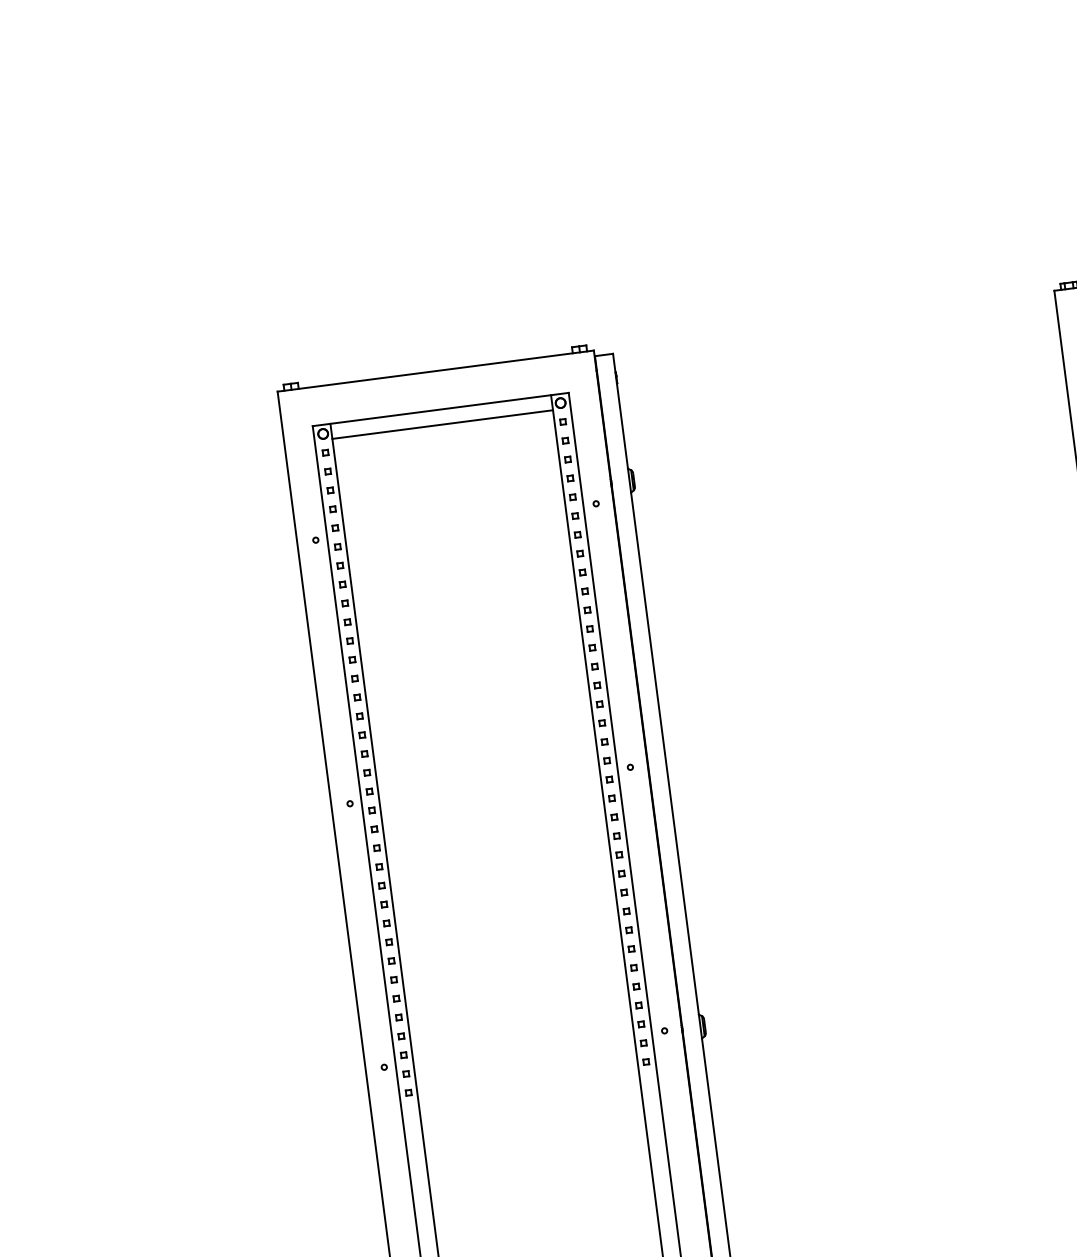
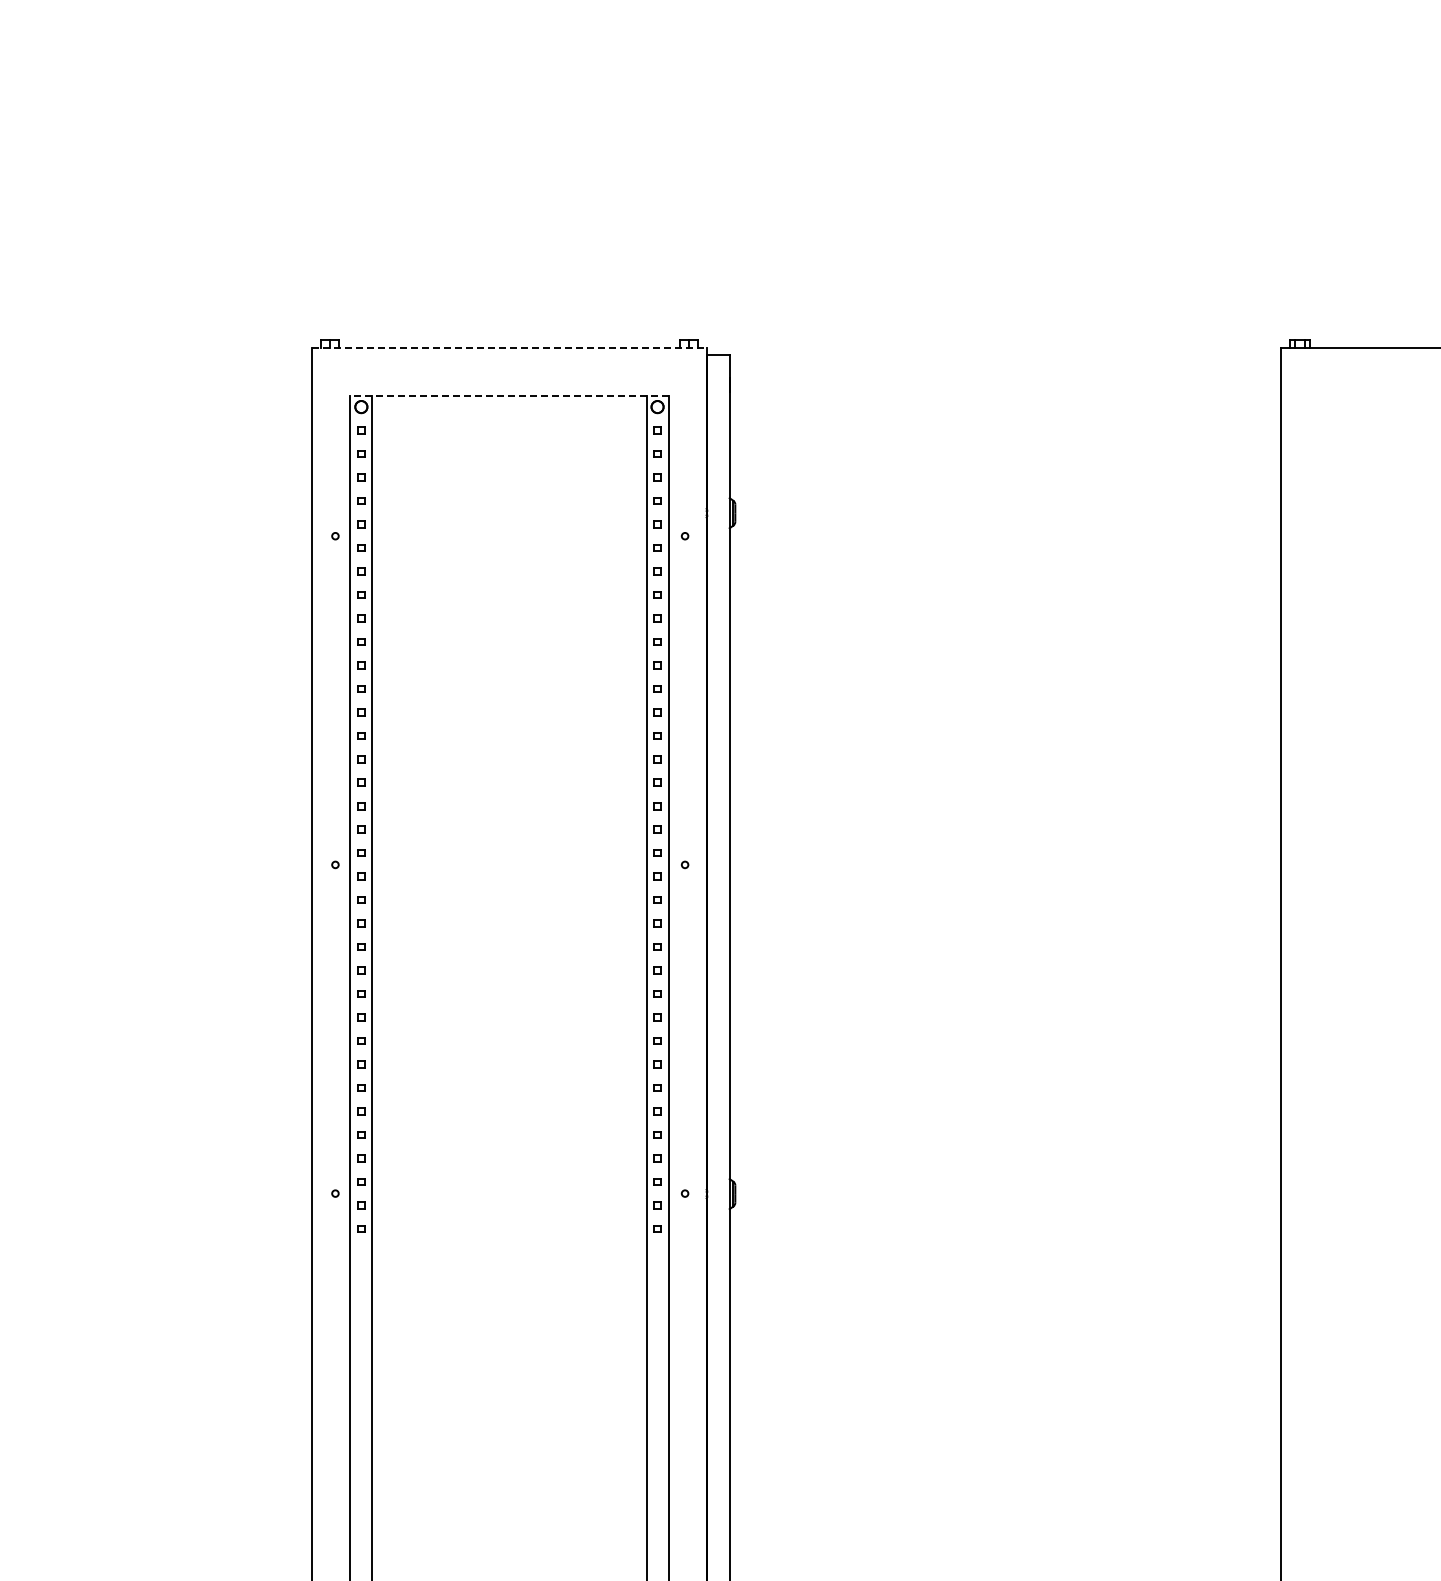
line: (435, 370) -> (509, 347), solid -> dashed
line: (440, 409) -> (509, 395), solid -> dashed
line: (442, 424) -> (509, 414), removed

